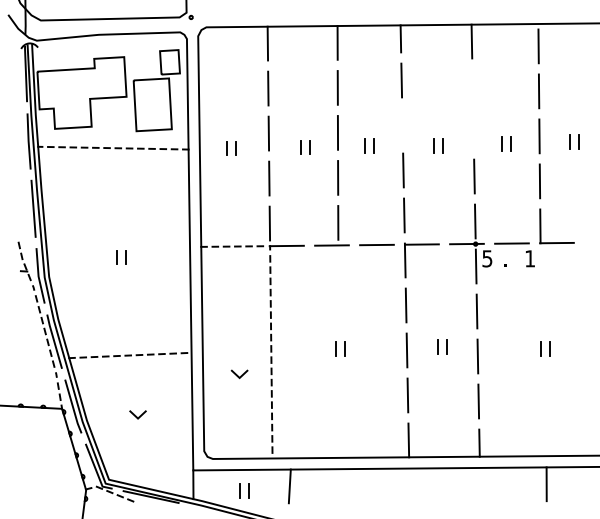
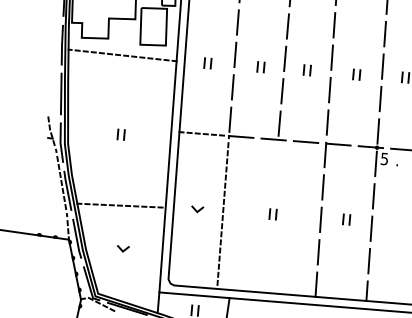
line: (472, 86) -> (384, 34), added
line: (402, 125) -> (332, 57), added
line: (473, 131) -> (382, 66), added
line: (237, 374) -> (195, 209), moved

